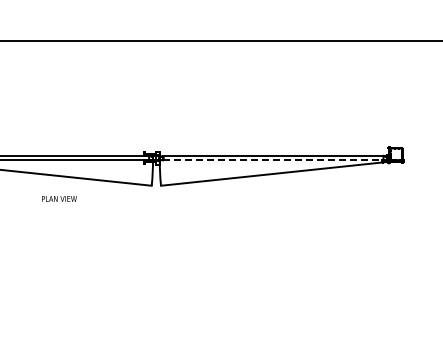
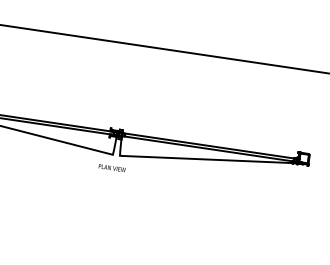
line: (273, 160) -> (209, 149), dashed -> solid
text: (59, 198) -> (112, 167), moved

